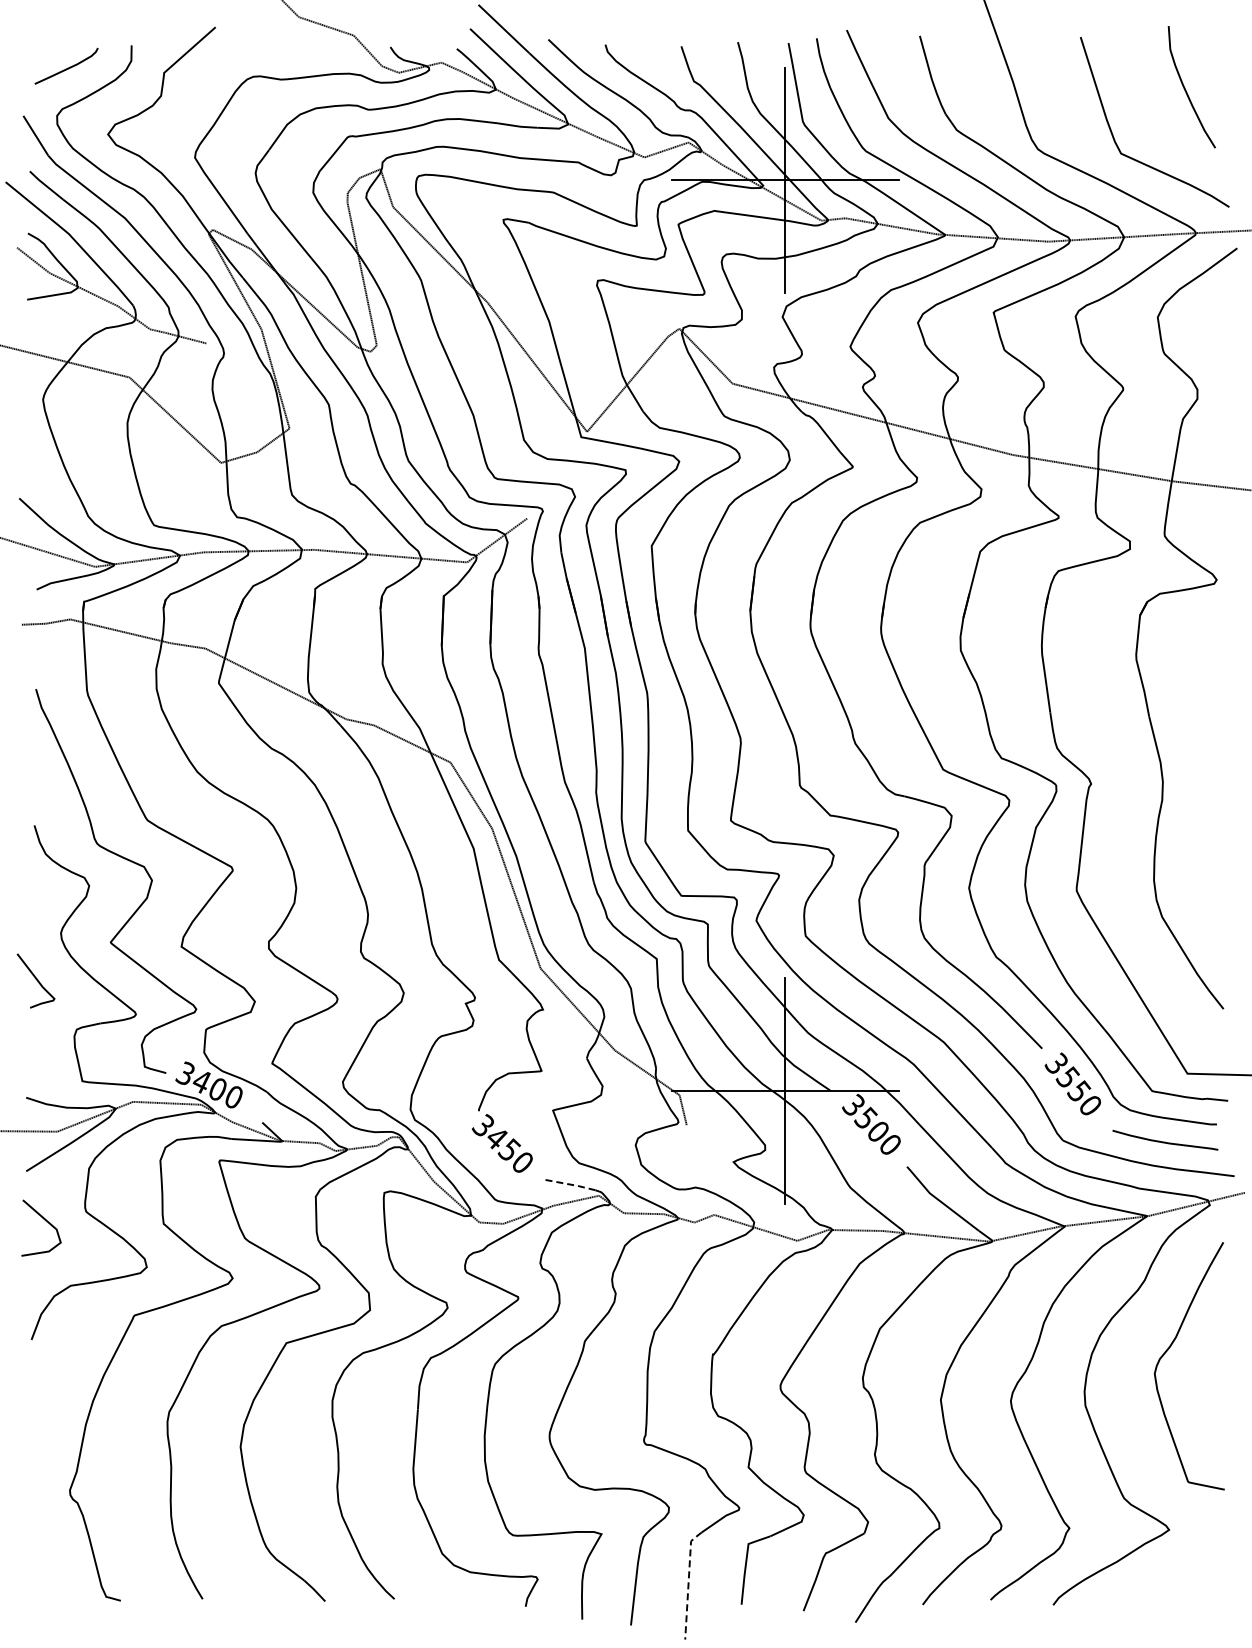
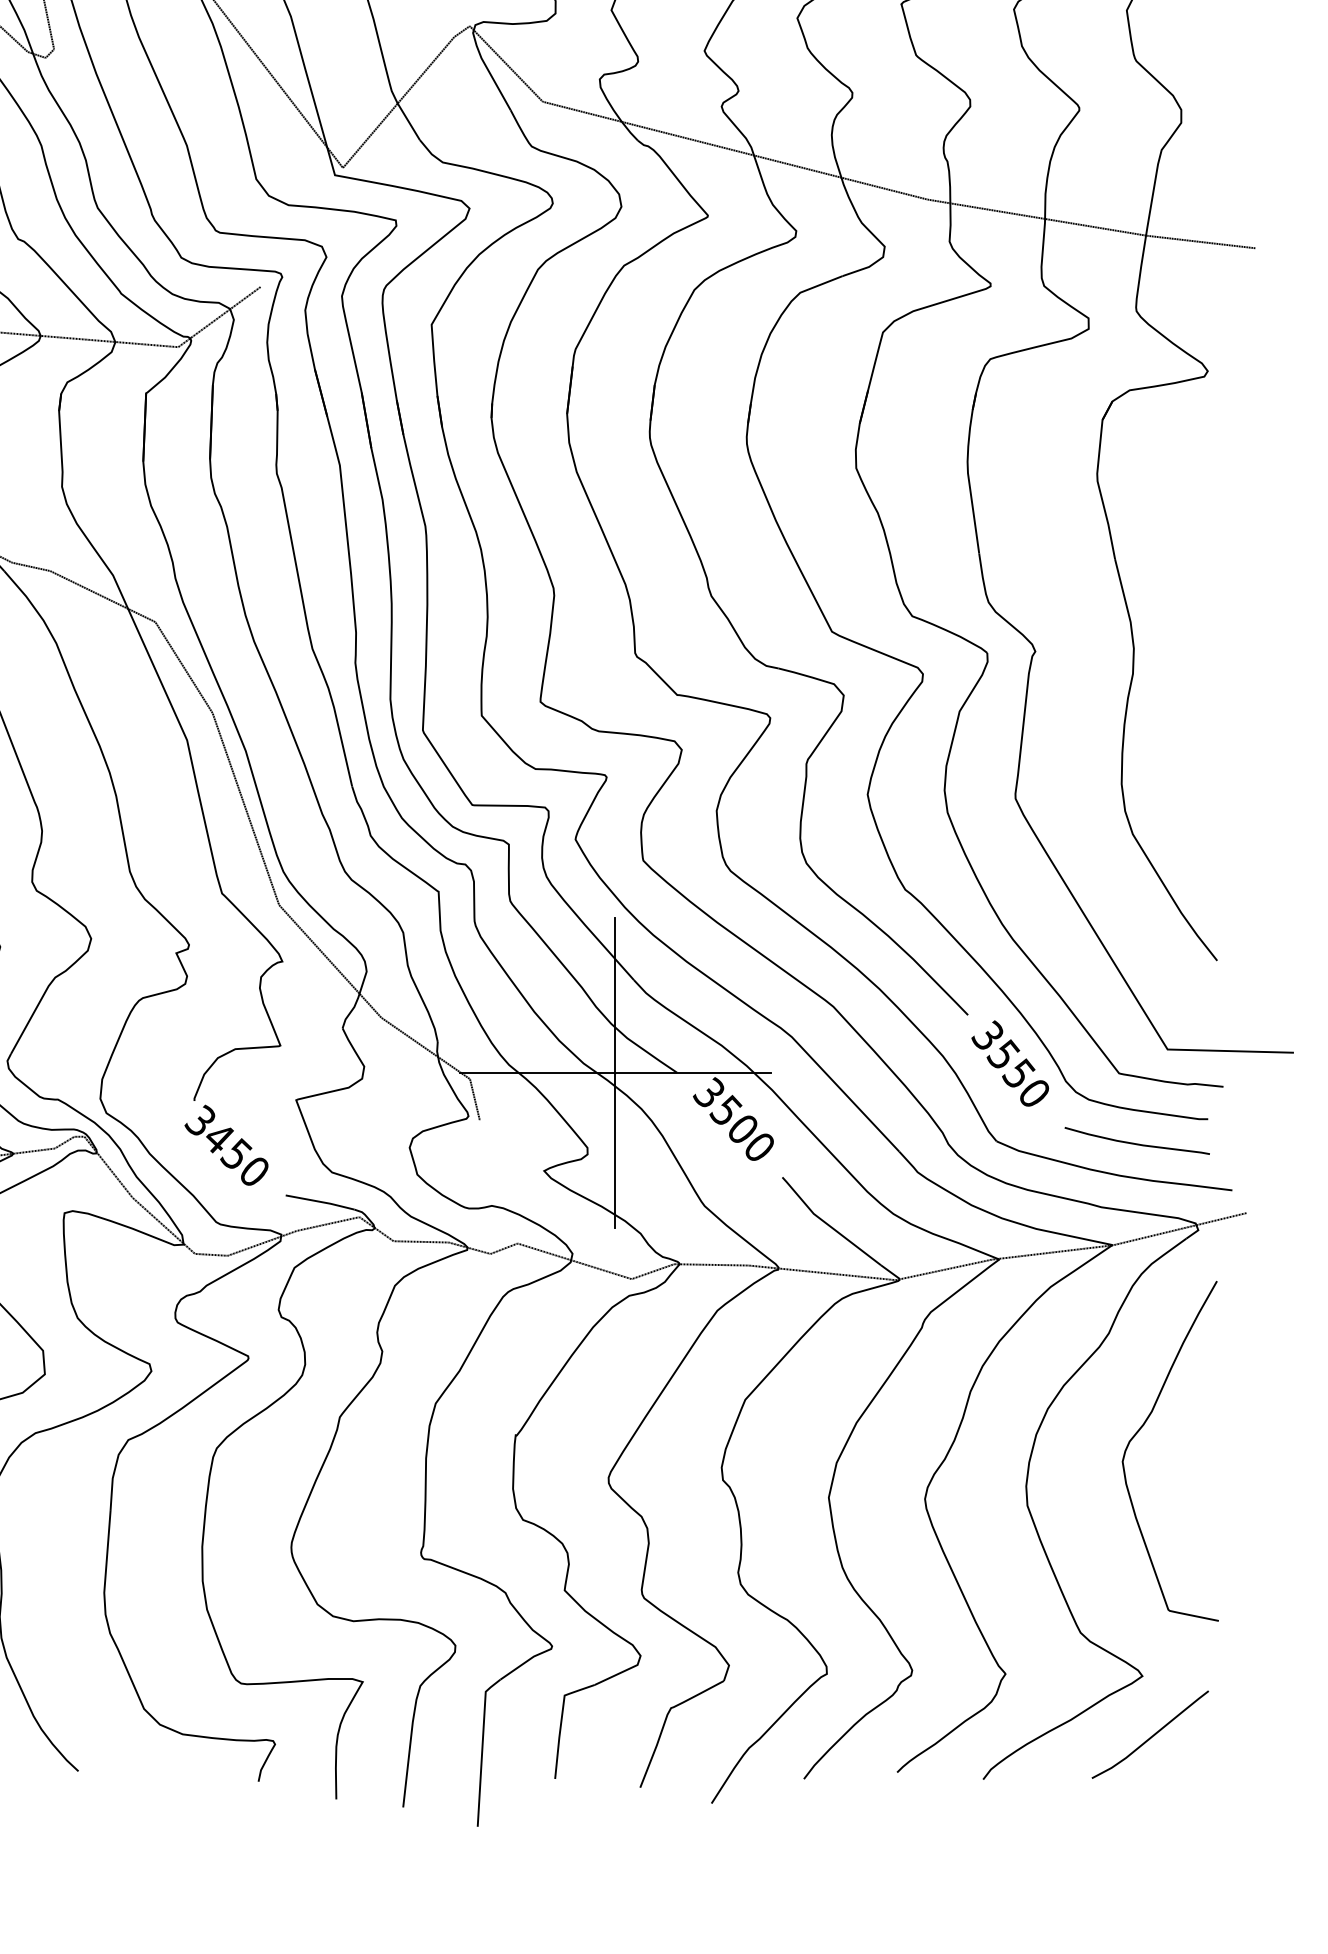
line: (570, 1184) -> (320, 1201), dashed -> solid
curve: (1175, 1573) -> (1151, 1736), added
line: (688, 1581) -> (482, 1747), dashed -> solid

